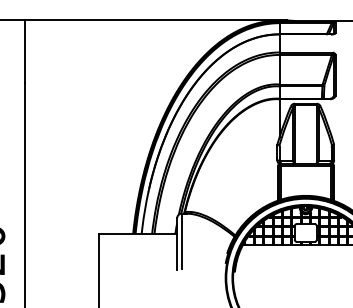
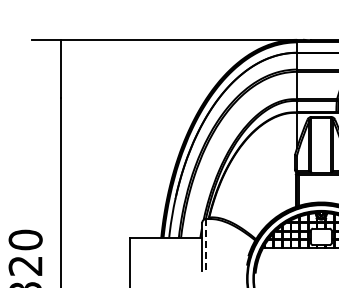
line: (181, 241) -> (206, 244), solid -> dashed

